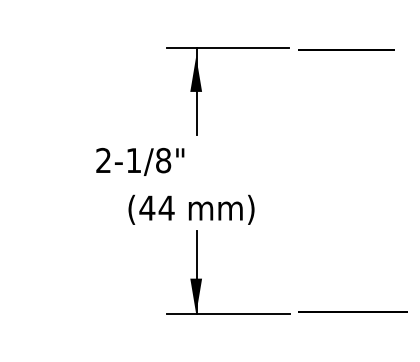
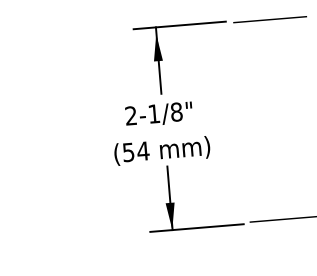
text: (140, 161) -> (159, 114), moved
text: (147, 207) -> (128, 151), (44 -> (54

